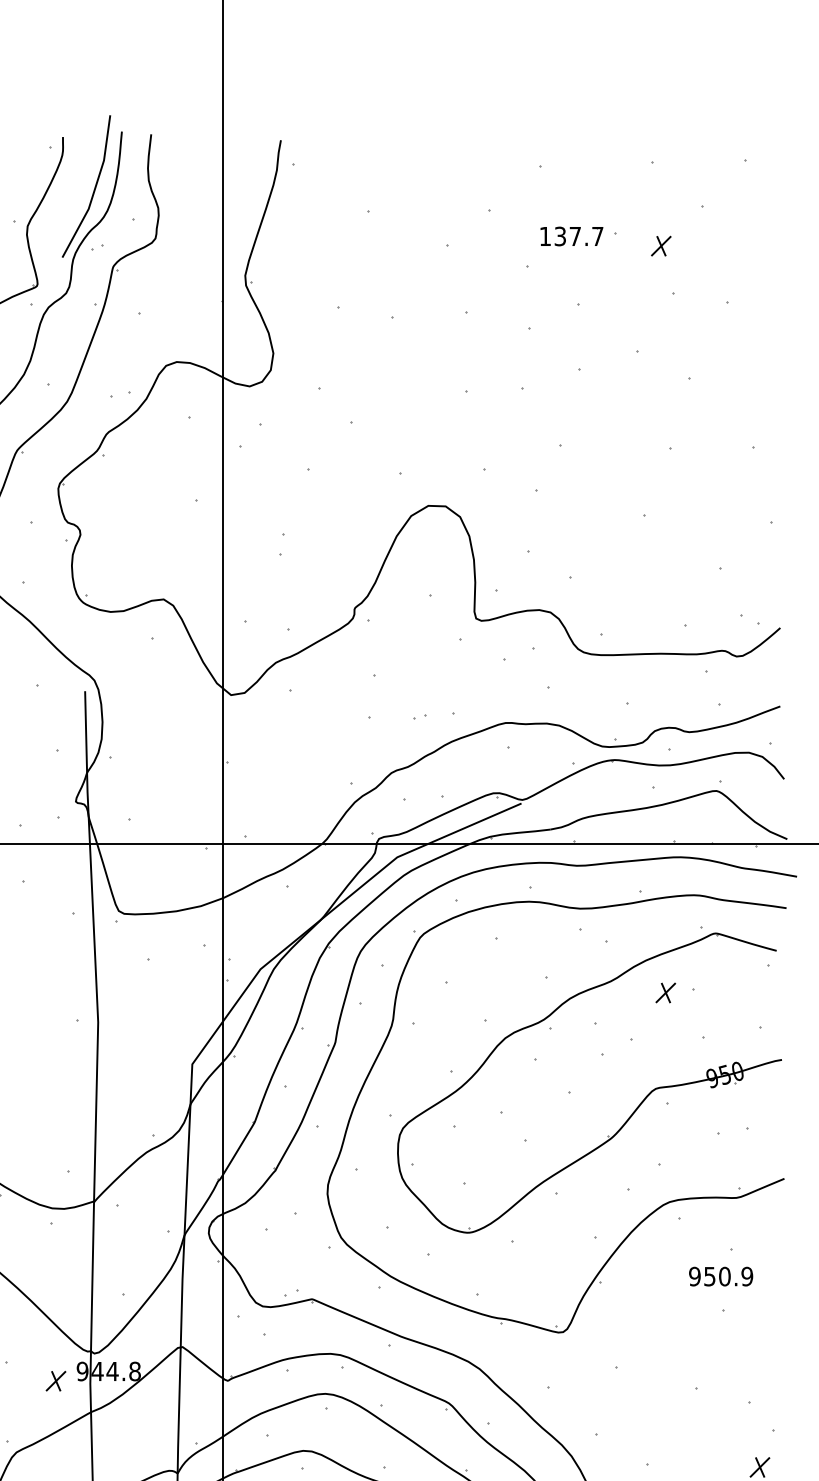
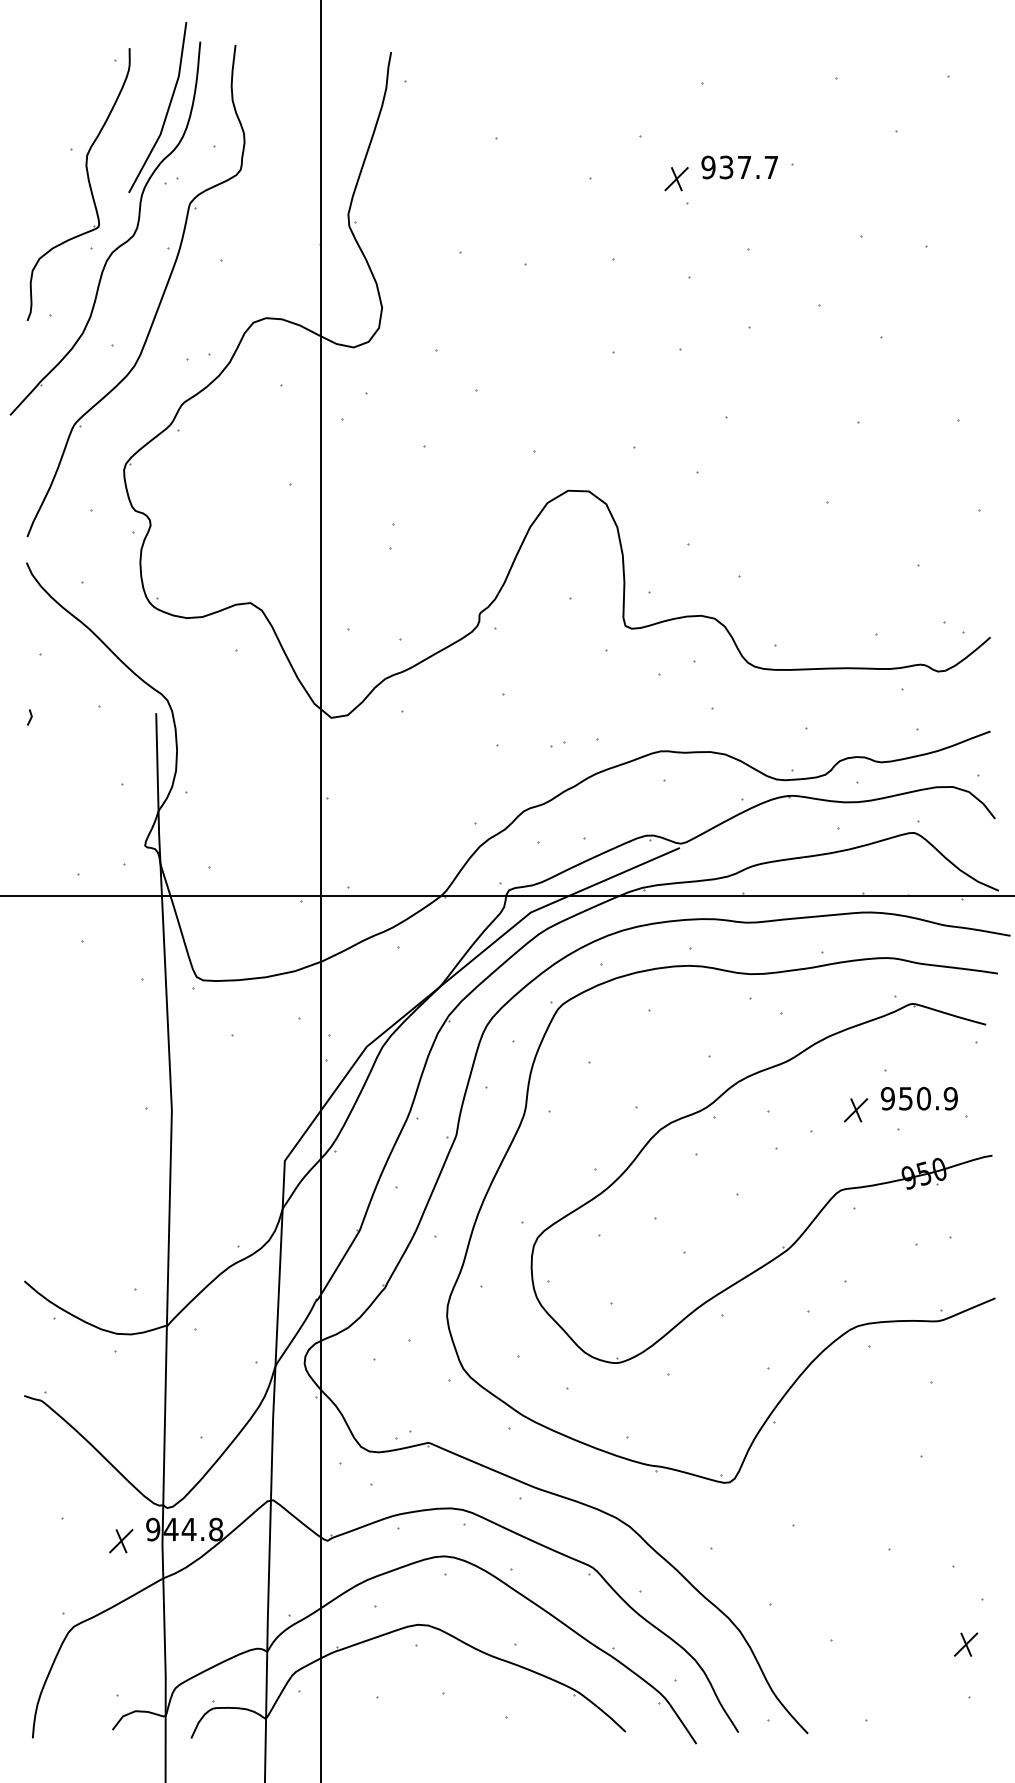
text: (545, 236) -> (708, 167), 137.7 -> 937.7
part: (661, 246) -> (676, 179), moved
part: (665, 993) -> (855, 1110), moved
text: (720, 1276) -> (918, 1098), moved

